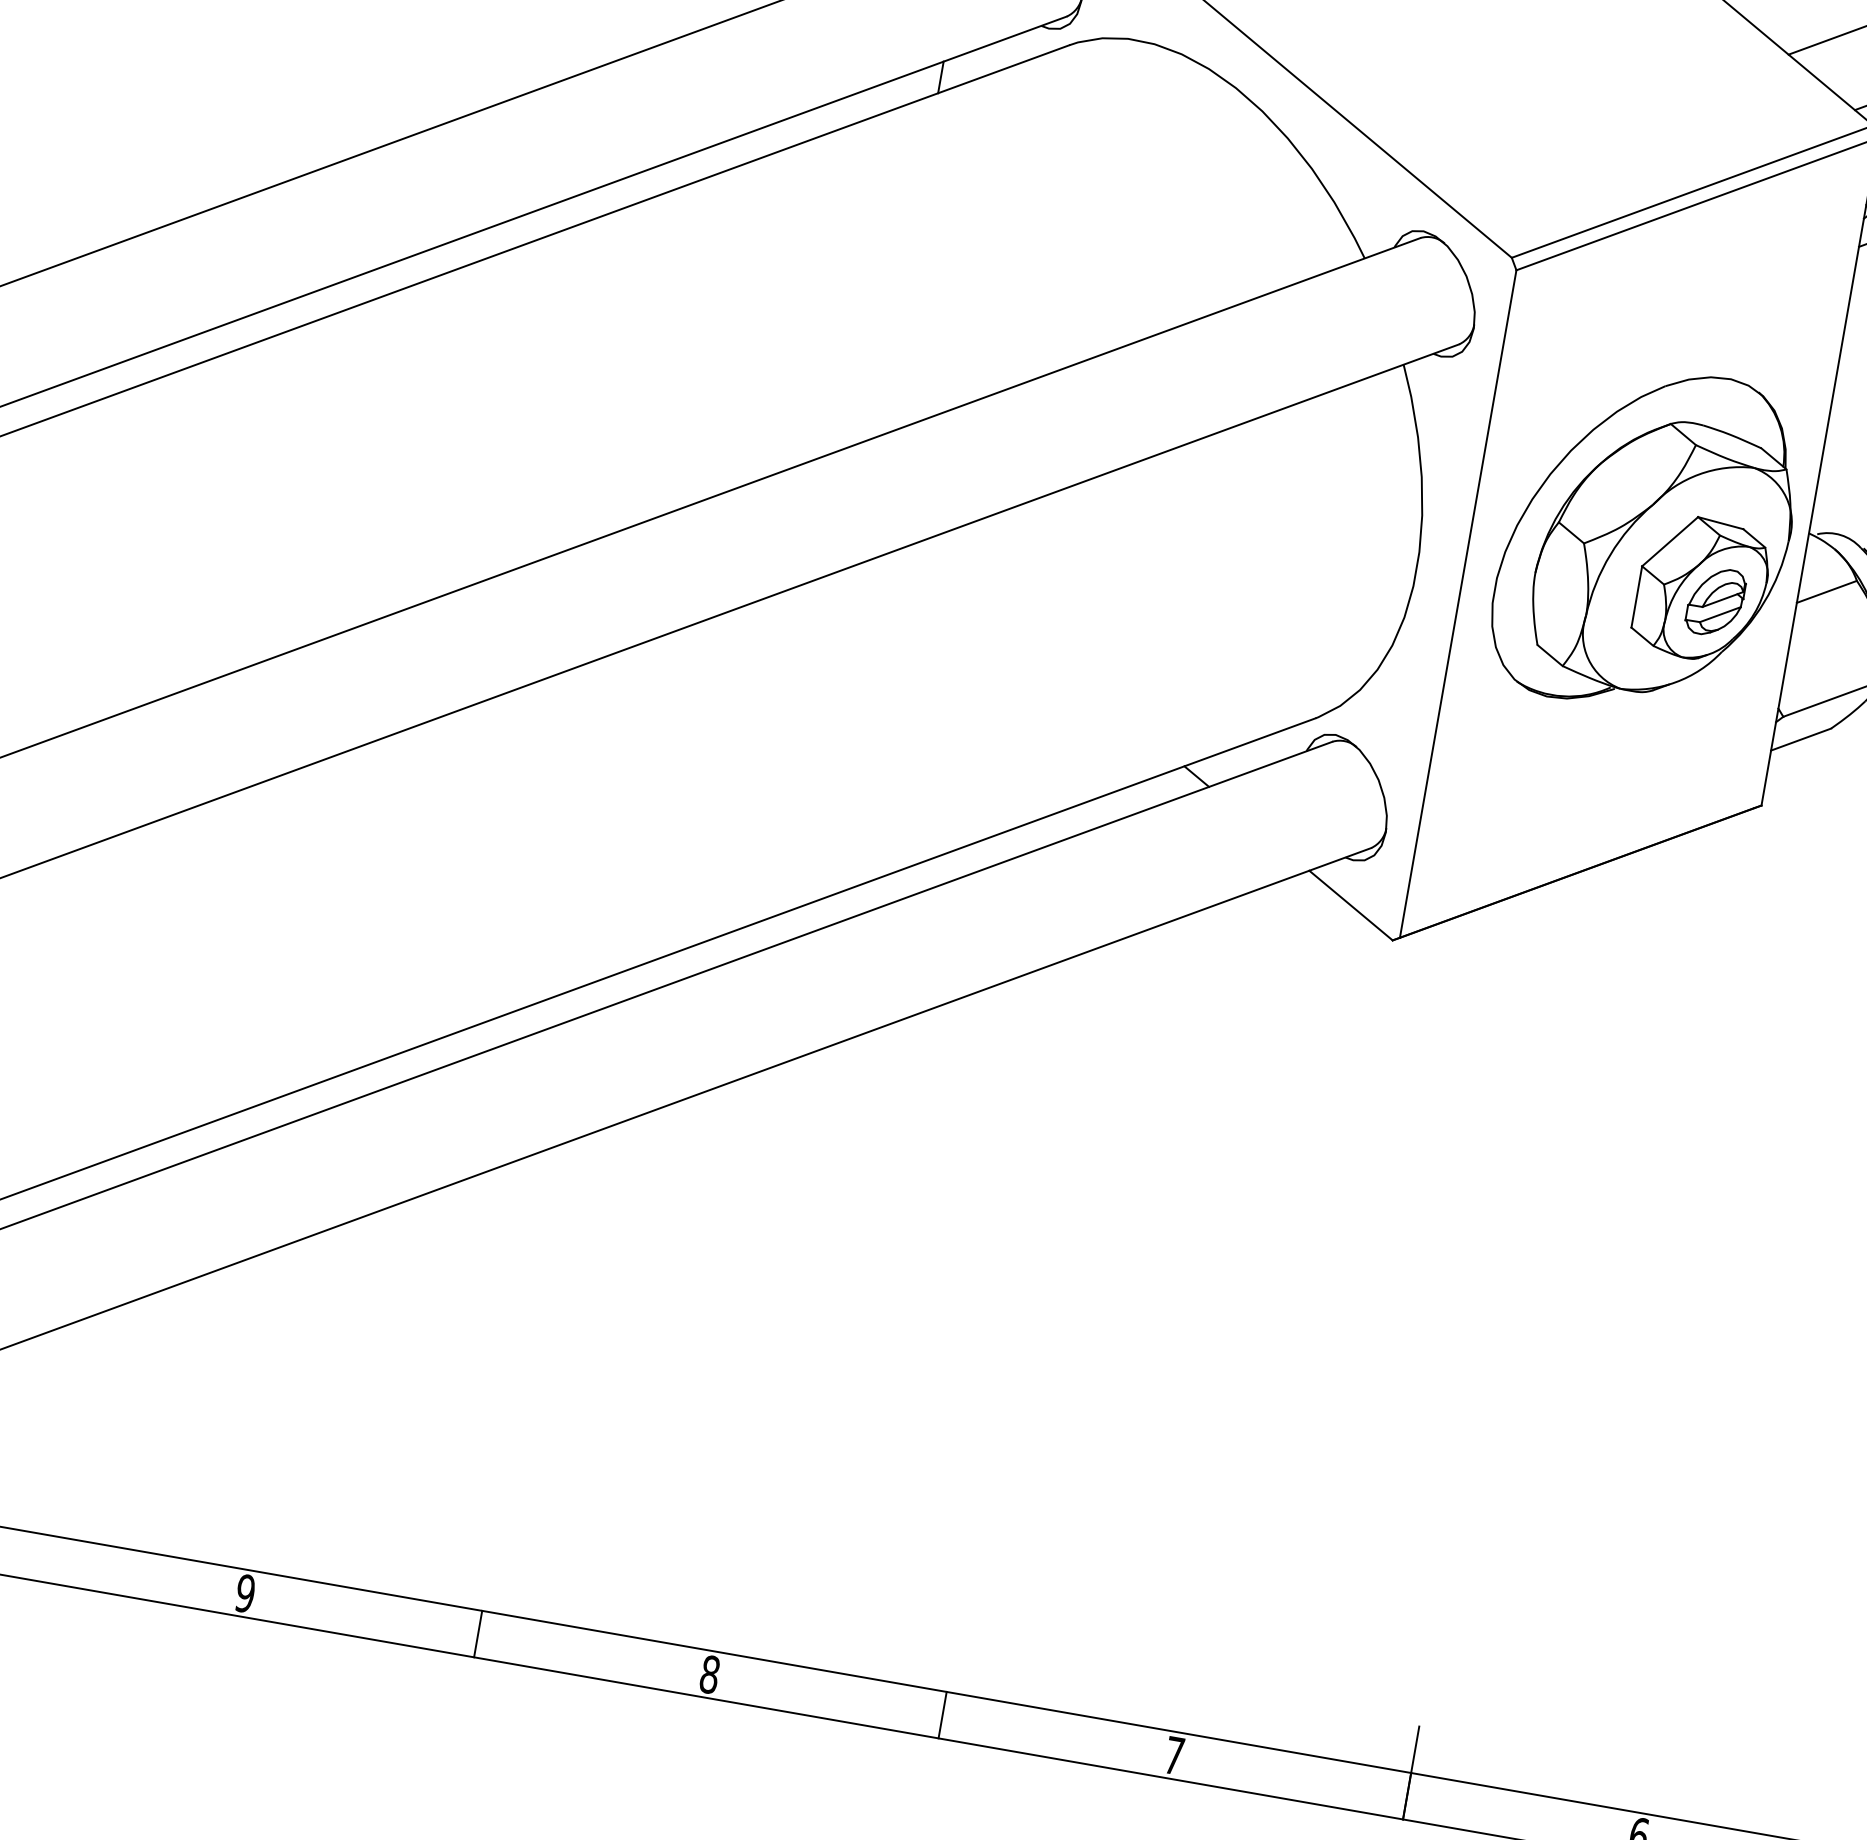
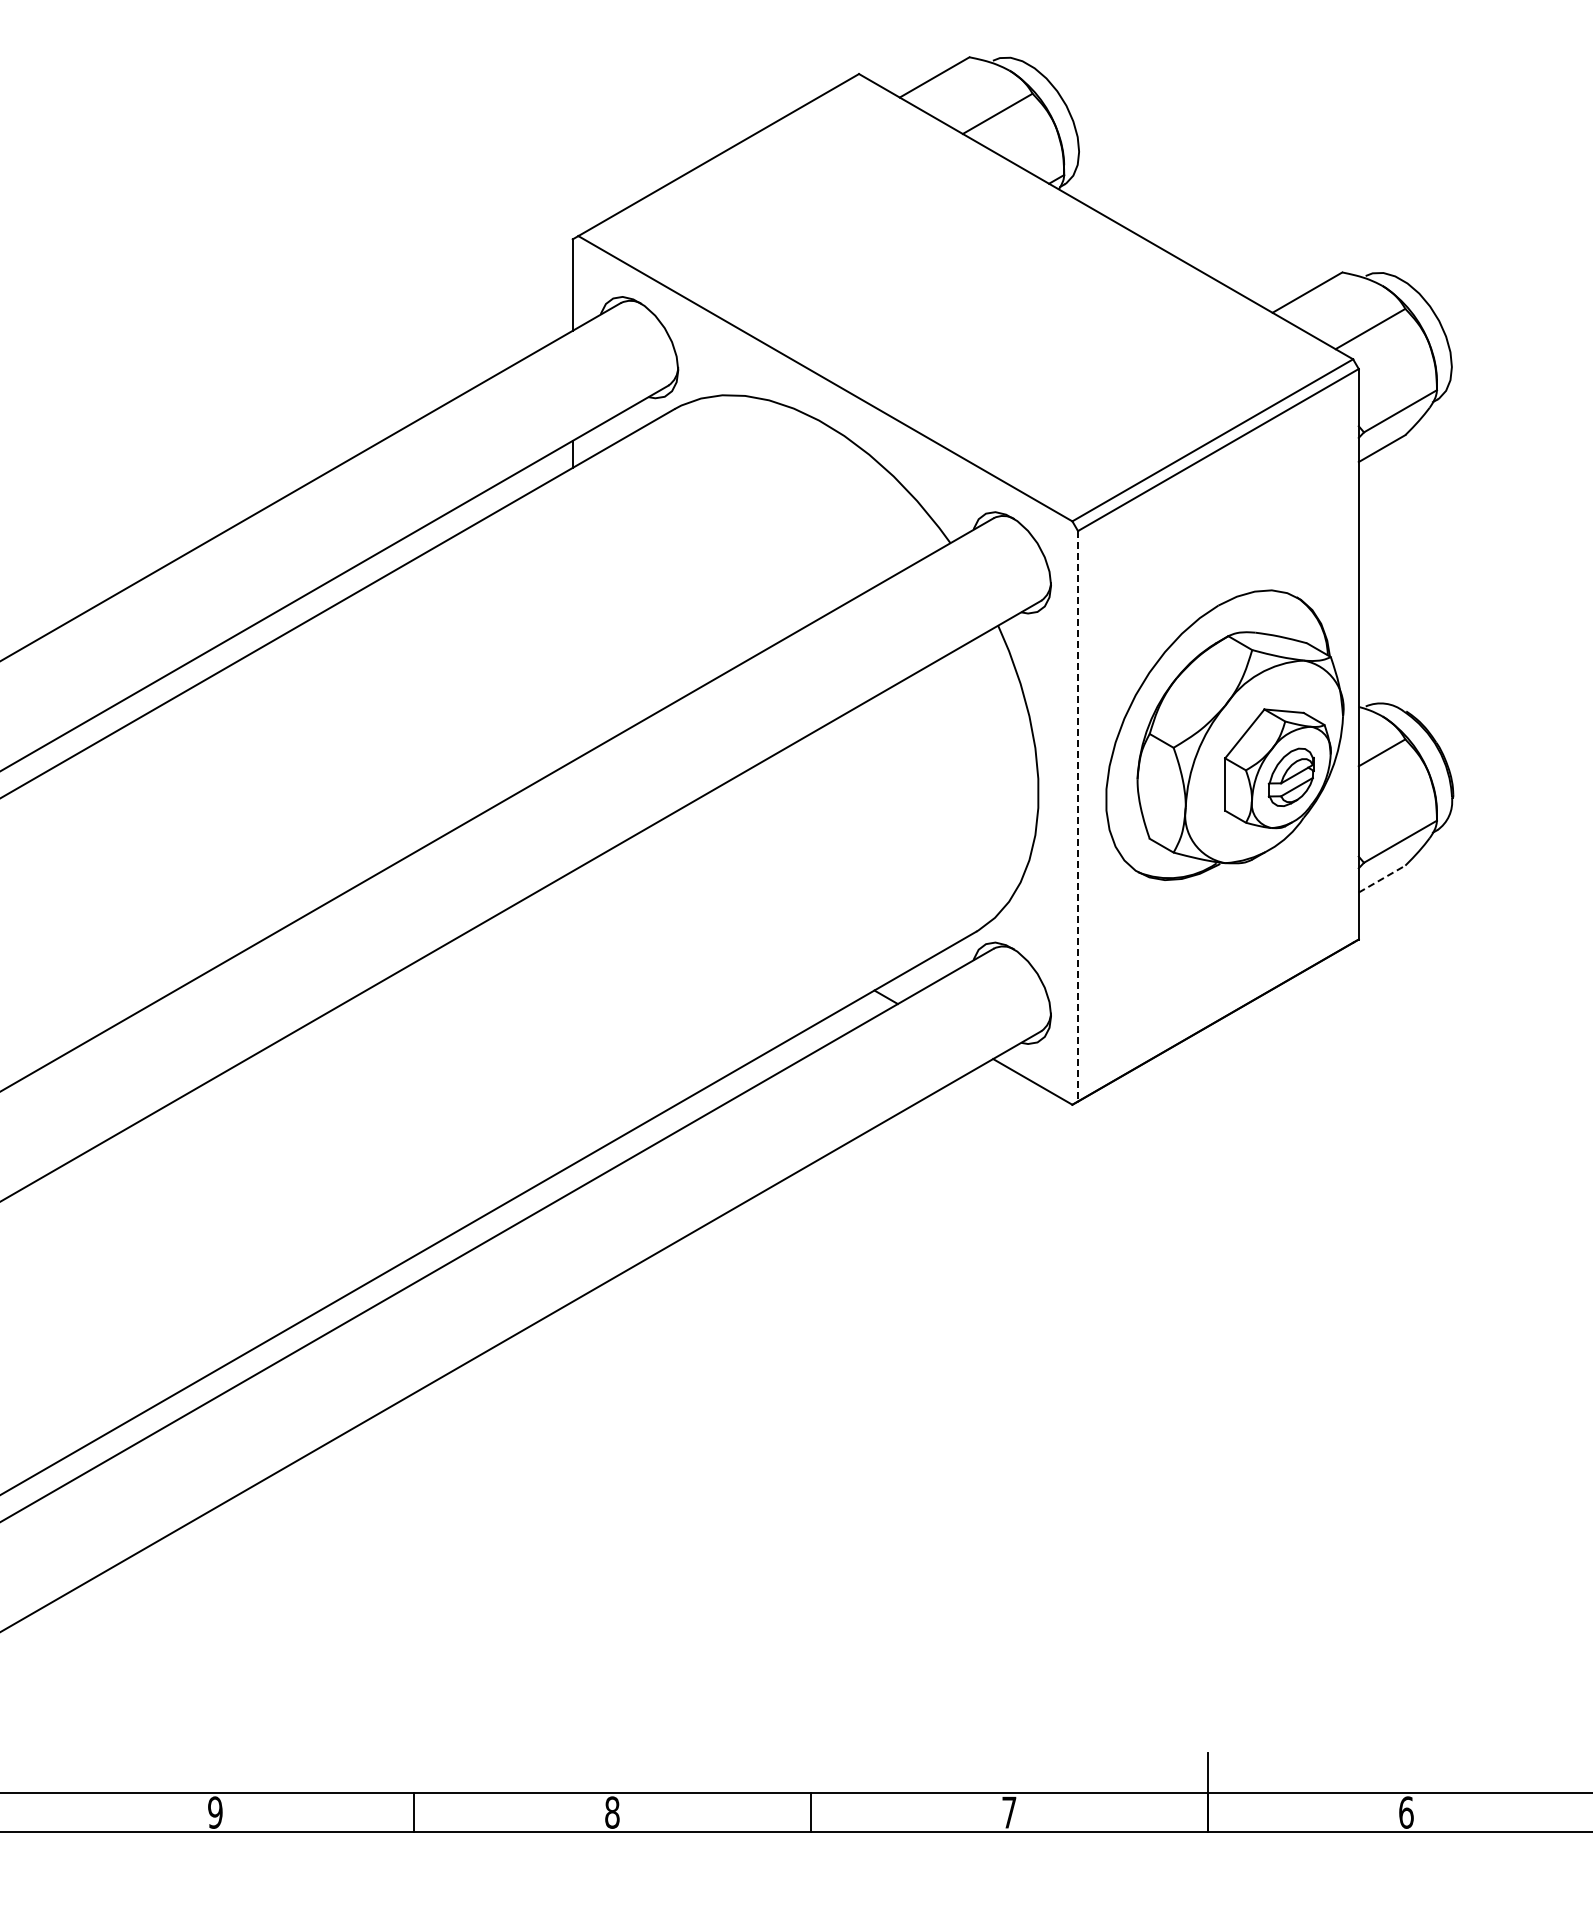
line: (1458, 604) -> (1078, 816), solid -> dashed
line: (1801, 740) -> (1382, 879), solid -> dashed

